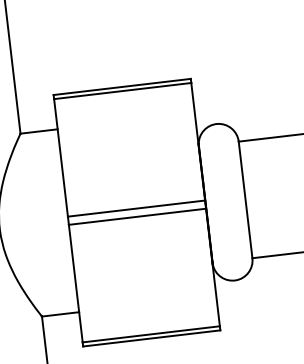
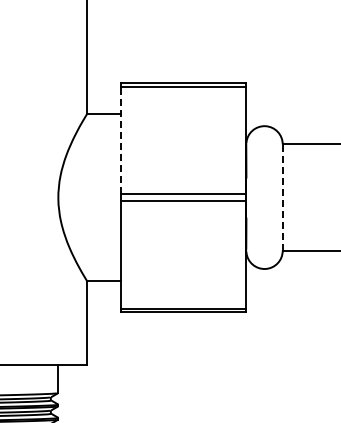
line: (60, 158) -> (120, 140), solid -> dashed
line: (245, 199) -> (282, 197), solid -> dashed

